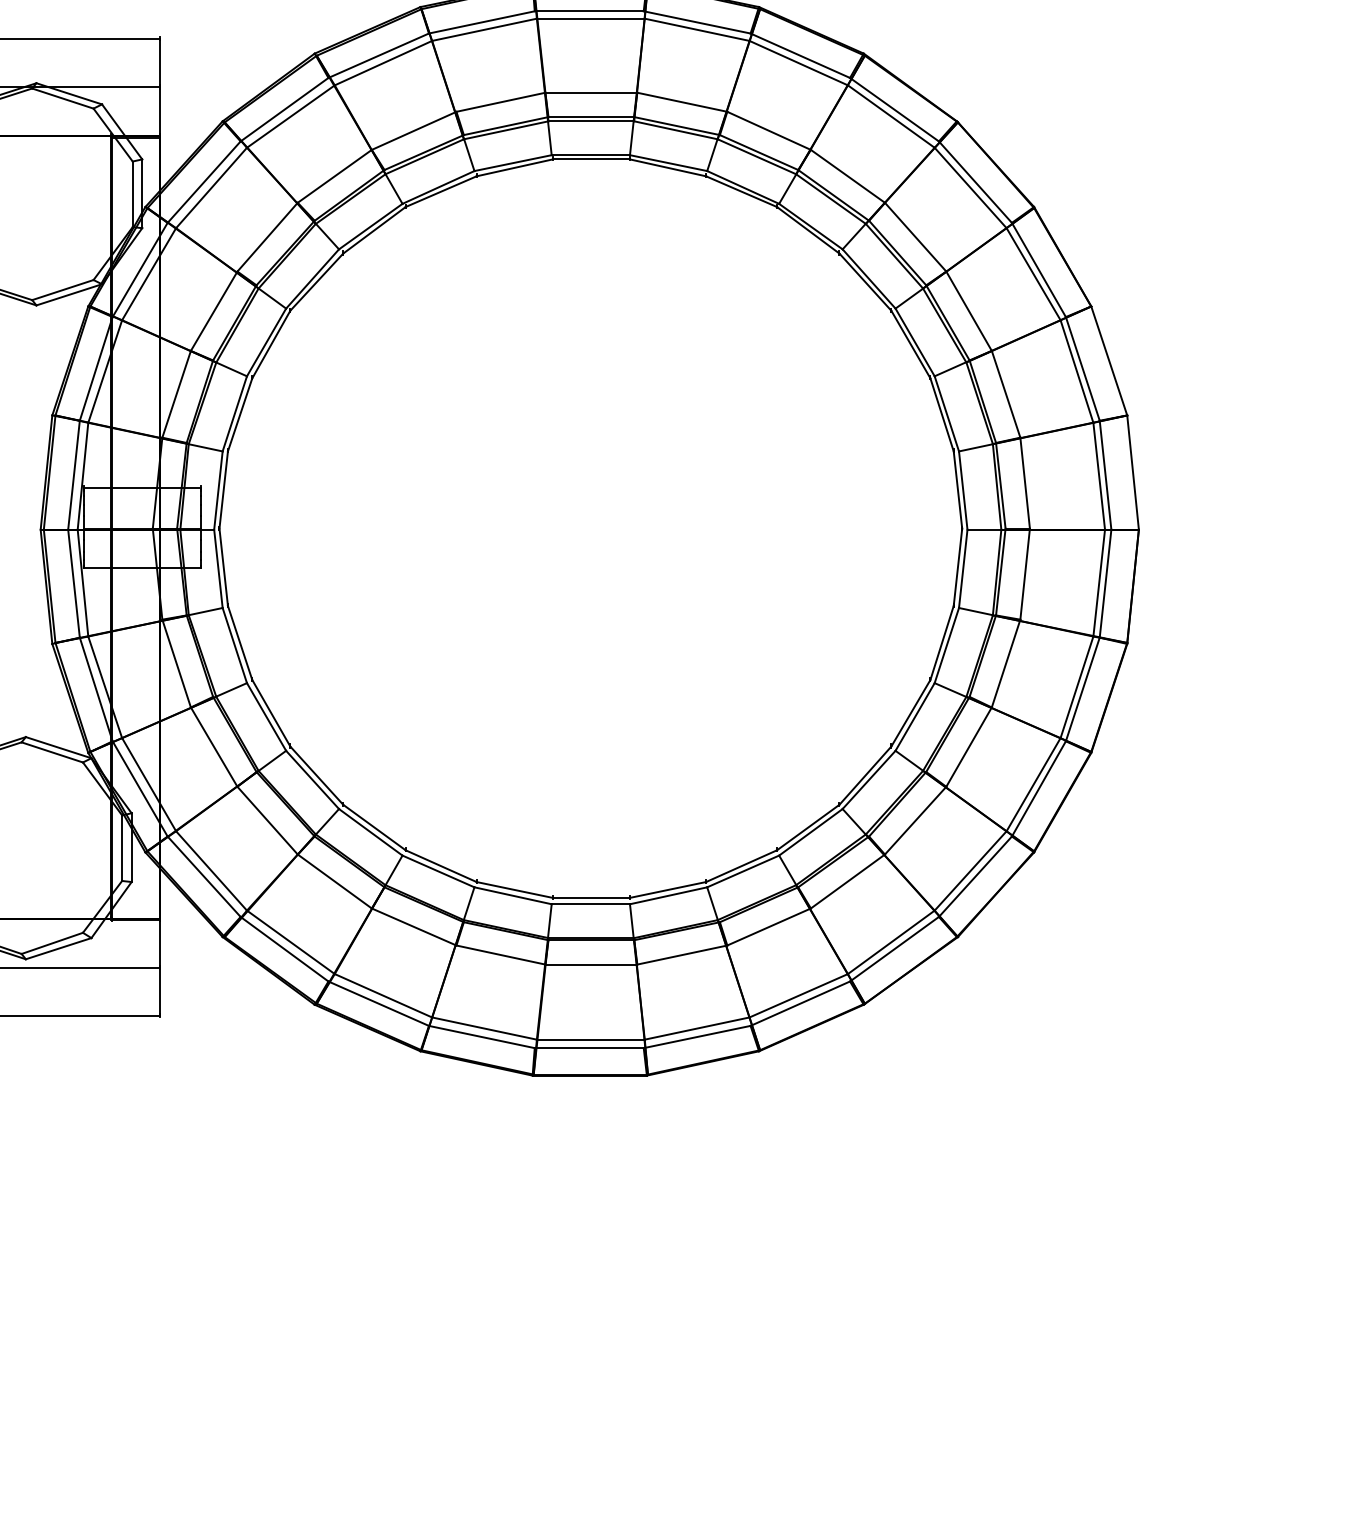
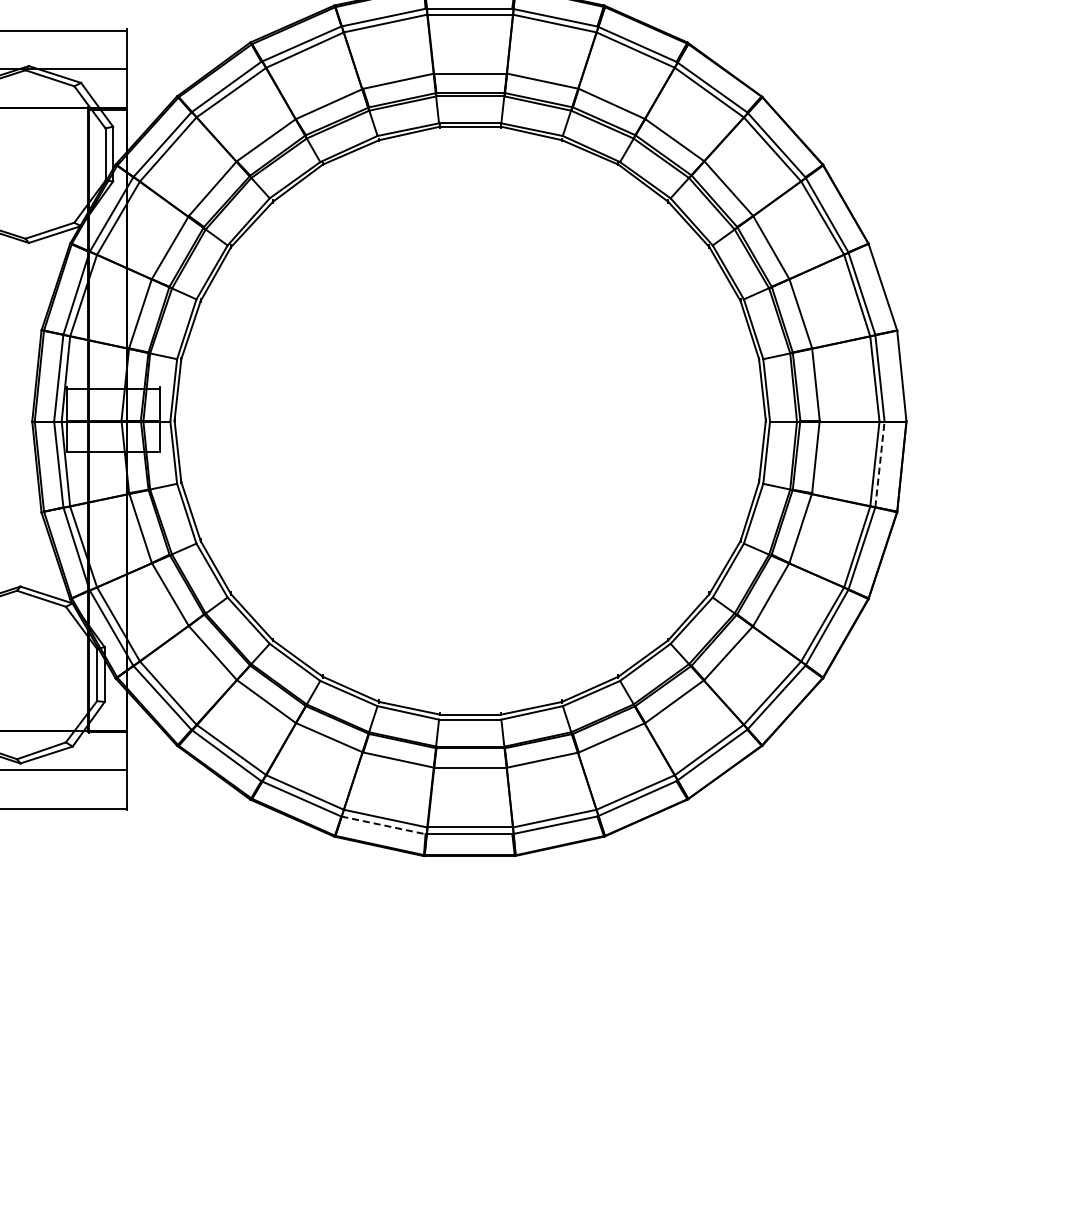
line: (1106, 582) -> (880, 463), solid -> dashed
line: (481, 1037) -> (383, 825), solid -> dashed

